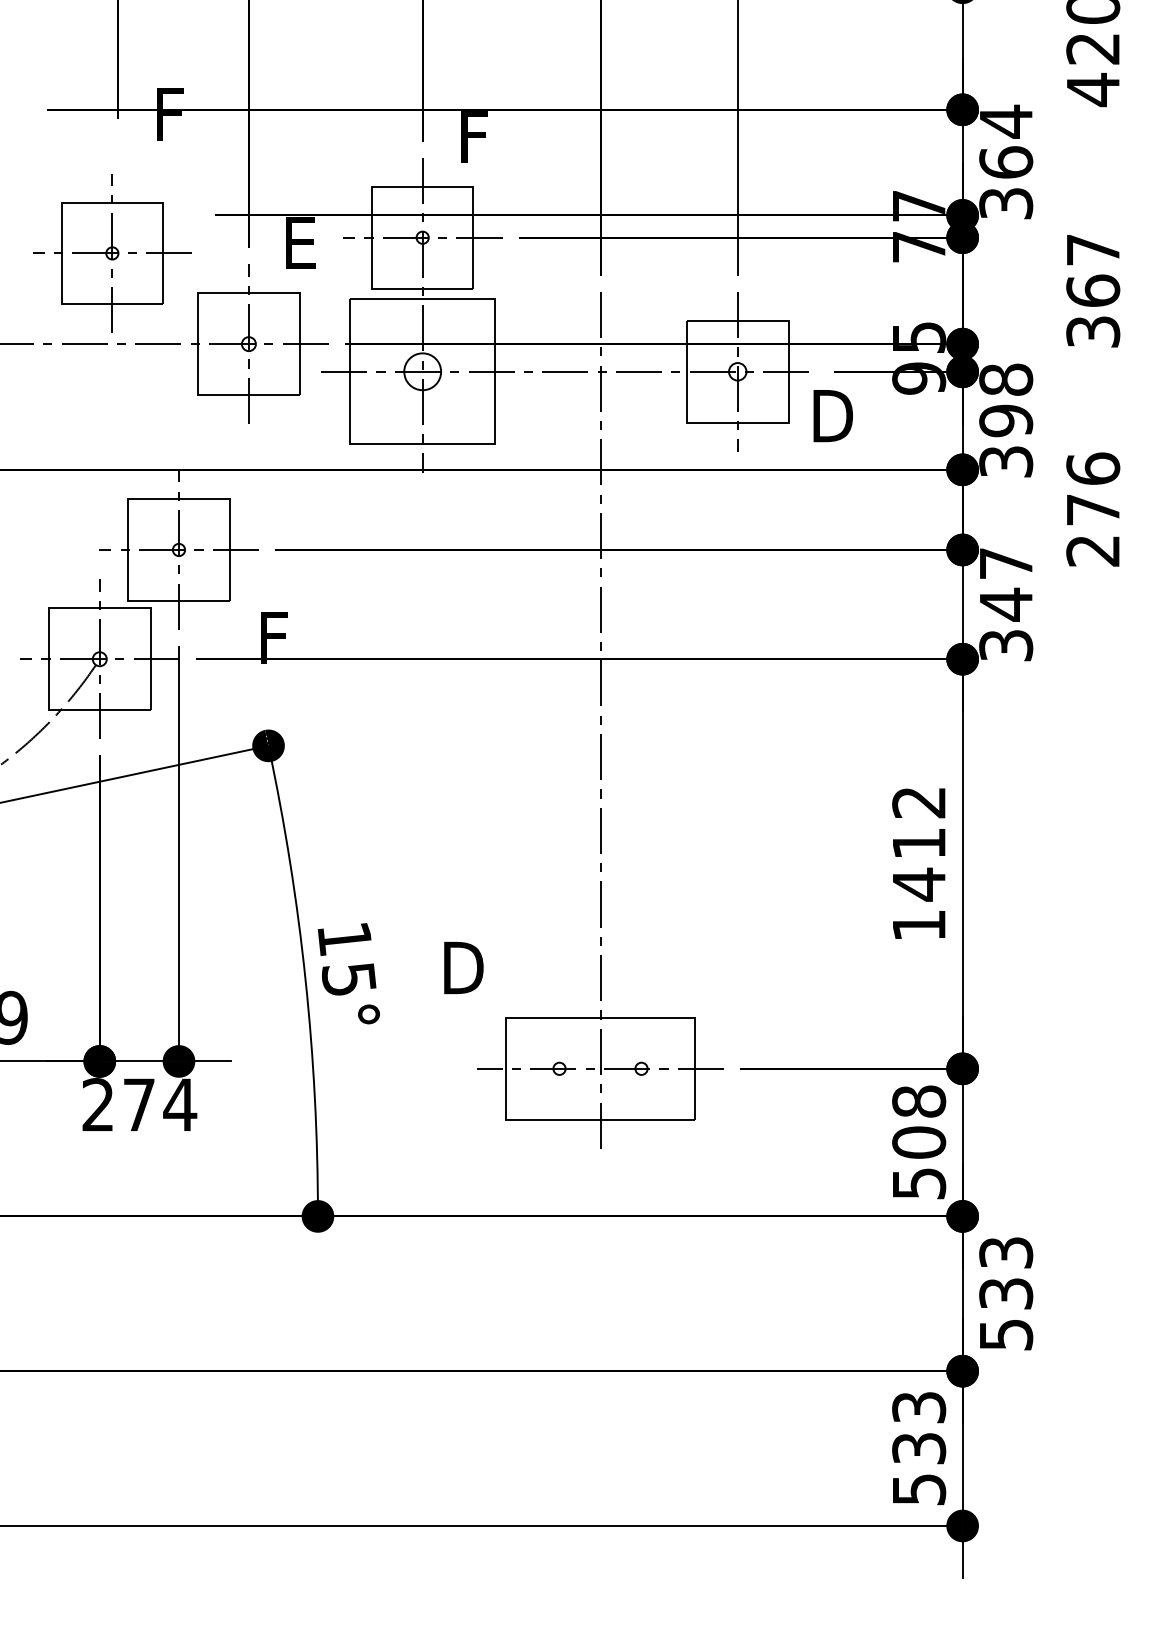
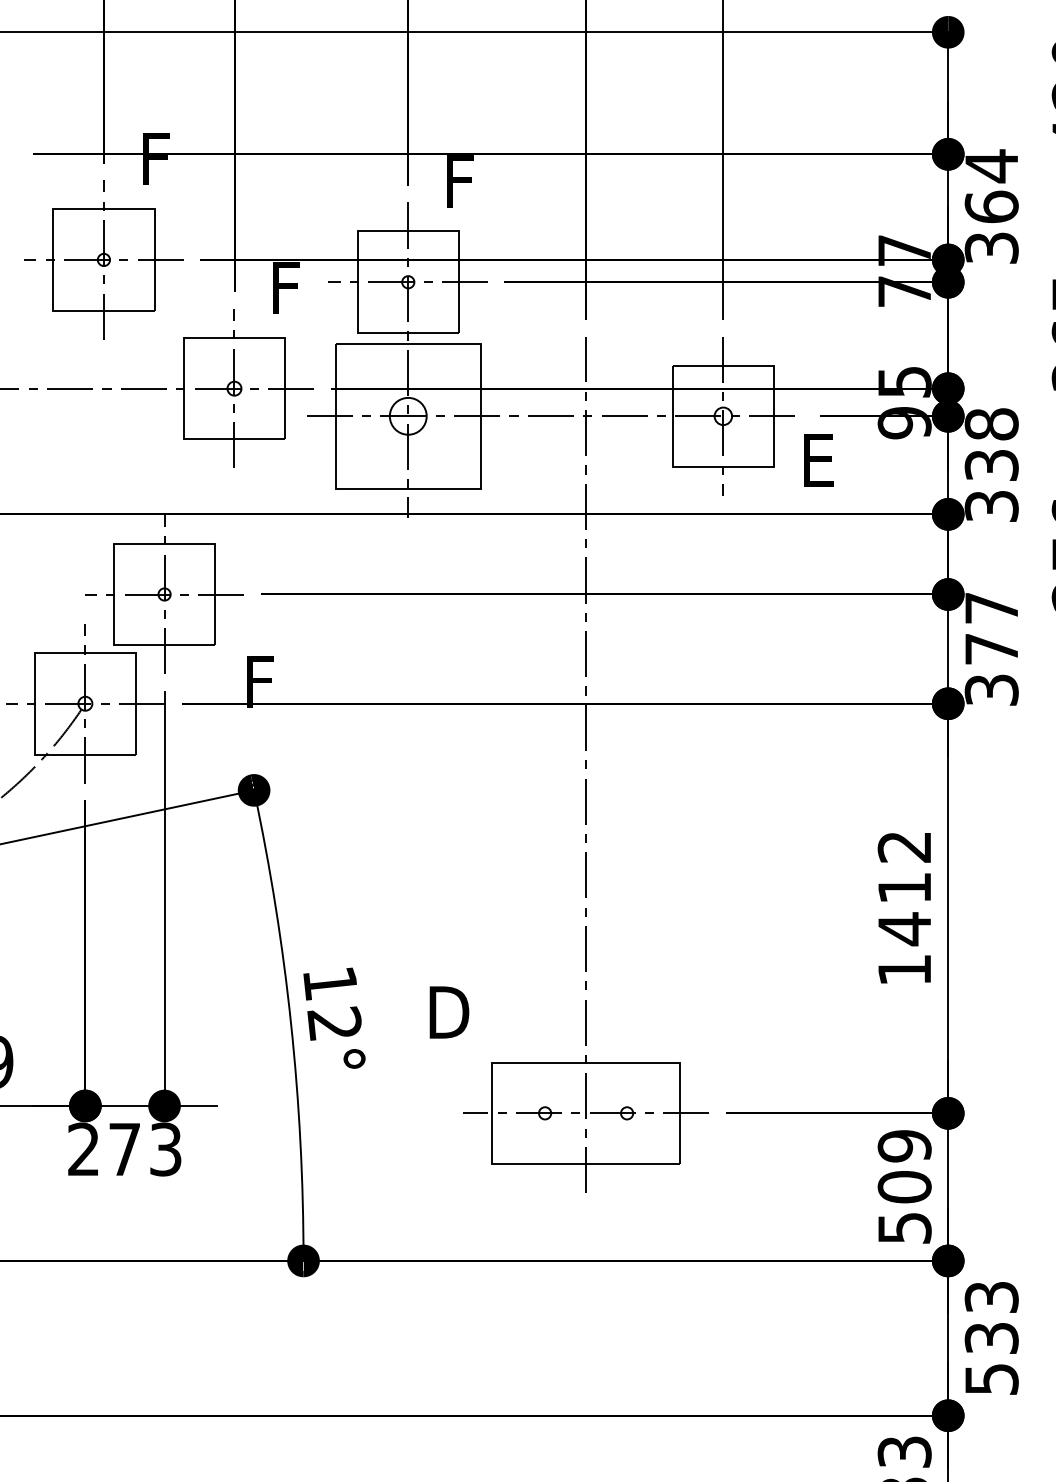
text: (300, 242) -> (286, 287), E -> F
part: (112, 253) -> (104, 260), moved
text: (832, 416) -> (818, 461), D -> E
text: (1006, 420) -> (992, 465), 398 -> 338
text: (1006, 604) -> (992, 649), 347 -> 377
text: (348, 978) -> (334, 1023), 15° -> 12°
text: (919, 1101) -> (905, 1146), 508 -> 509
text: (180, 1104) -> (166, 1149), 274 -> 273

